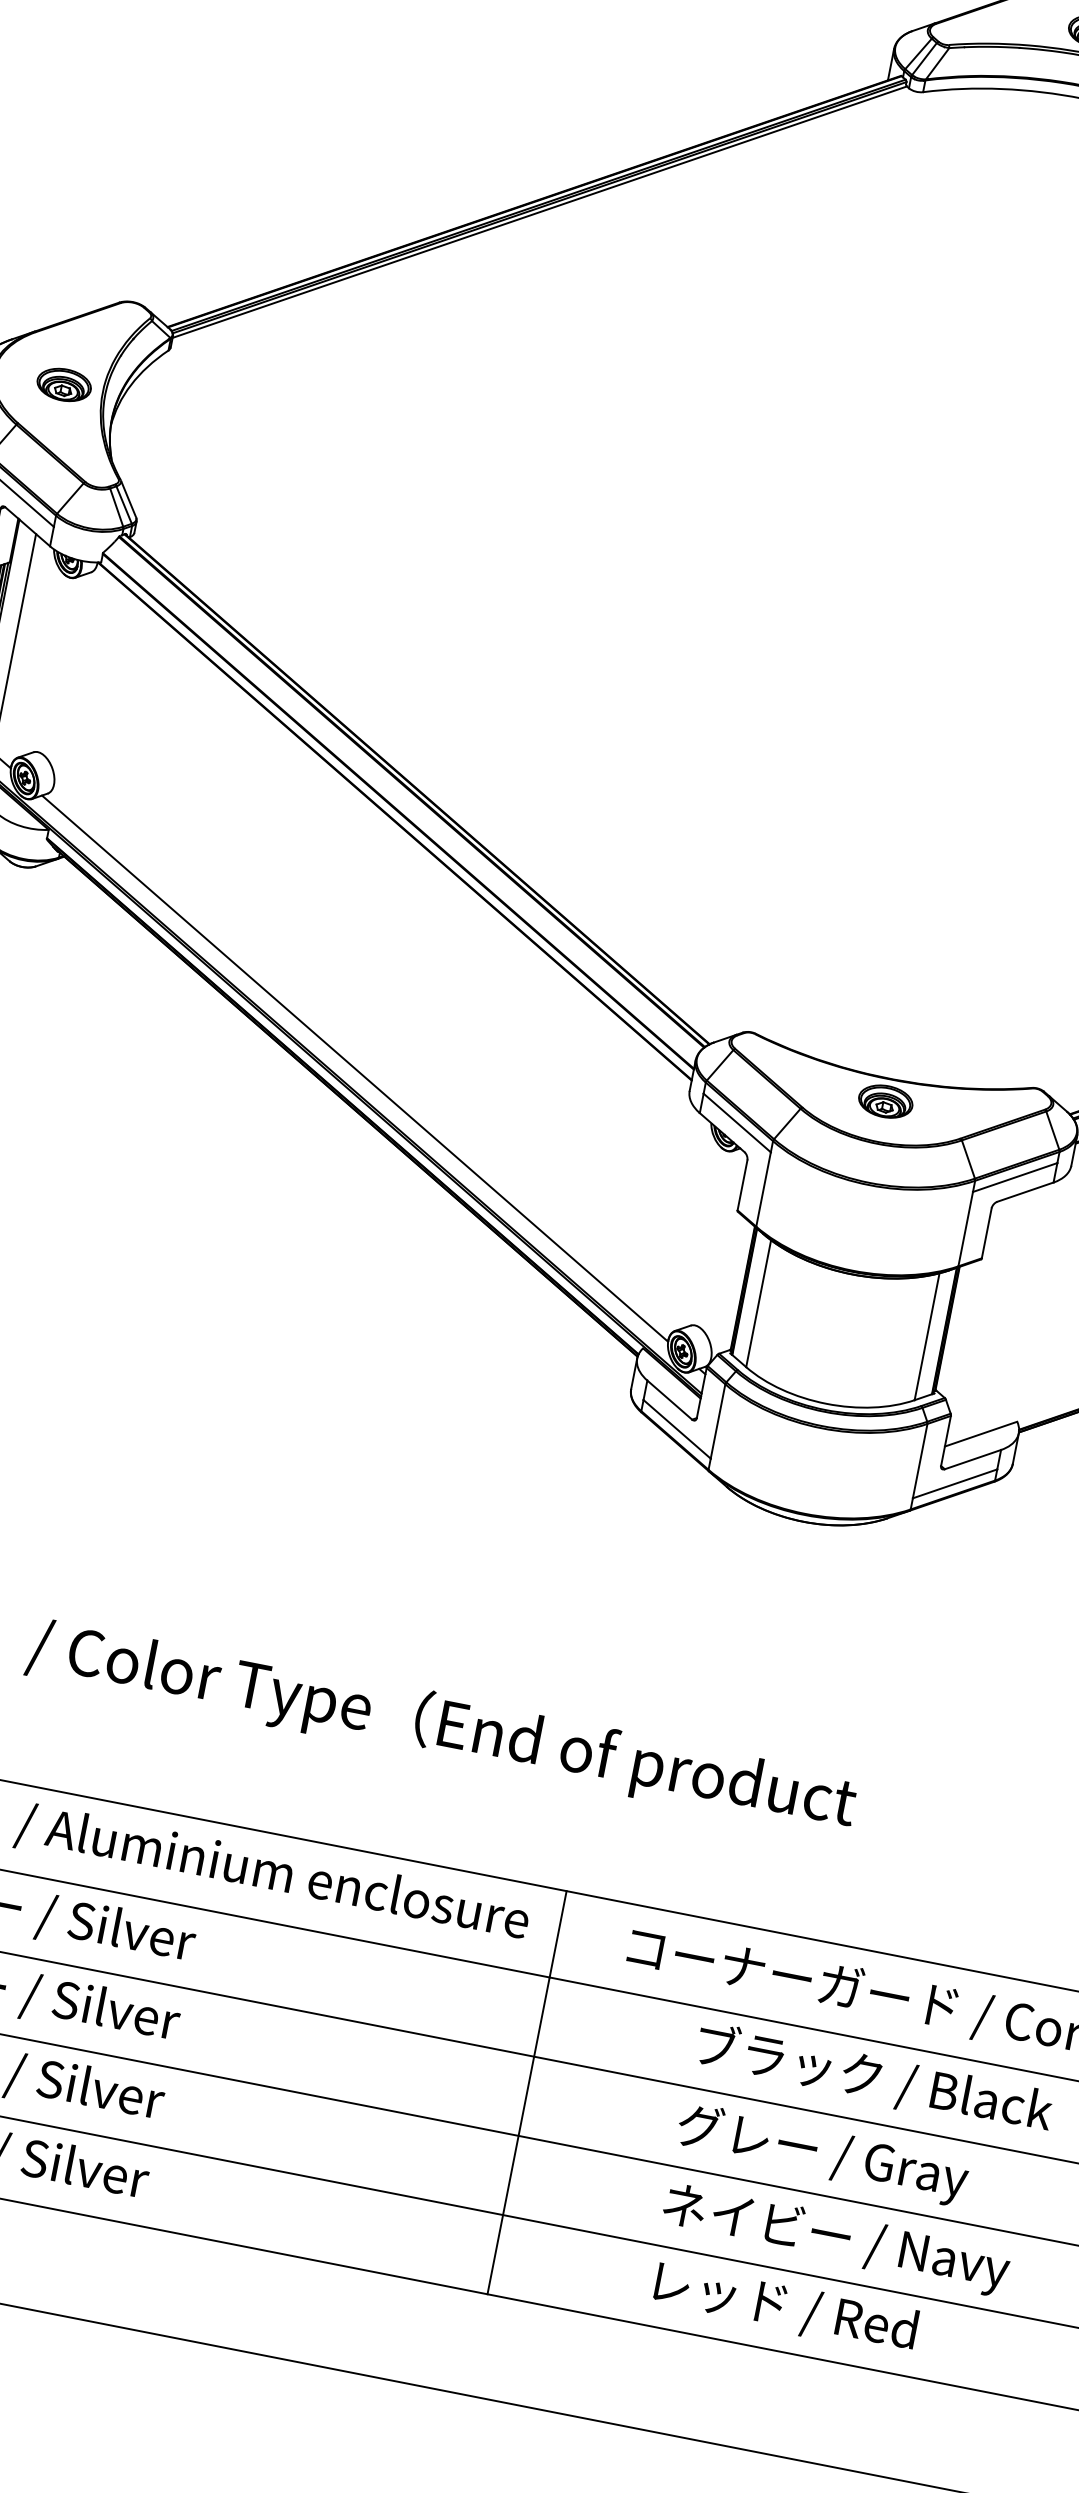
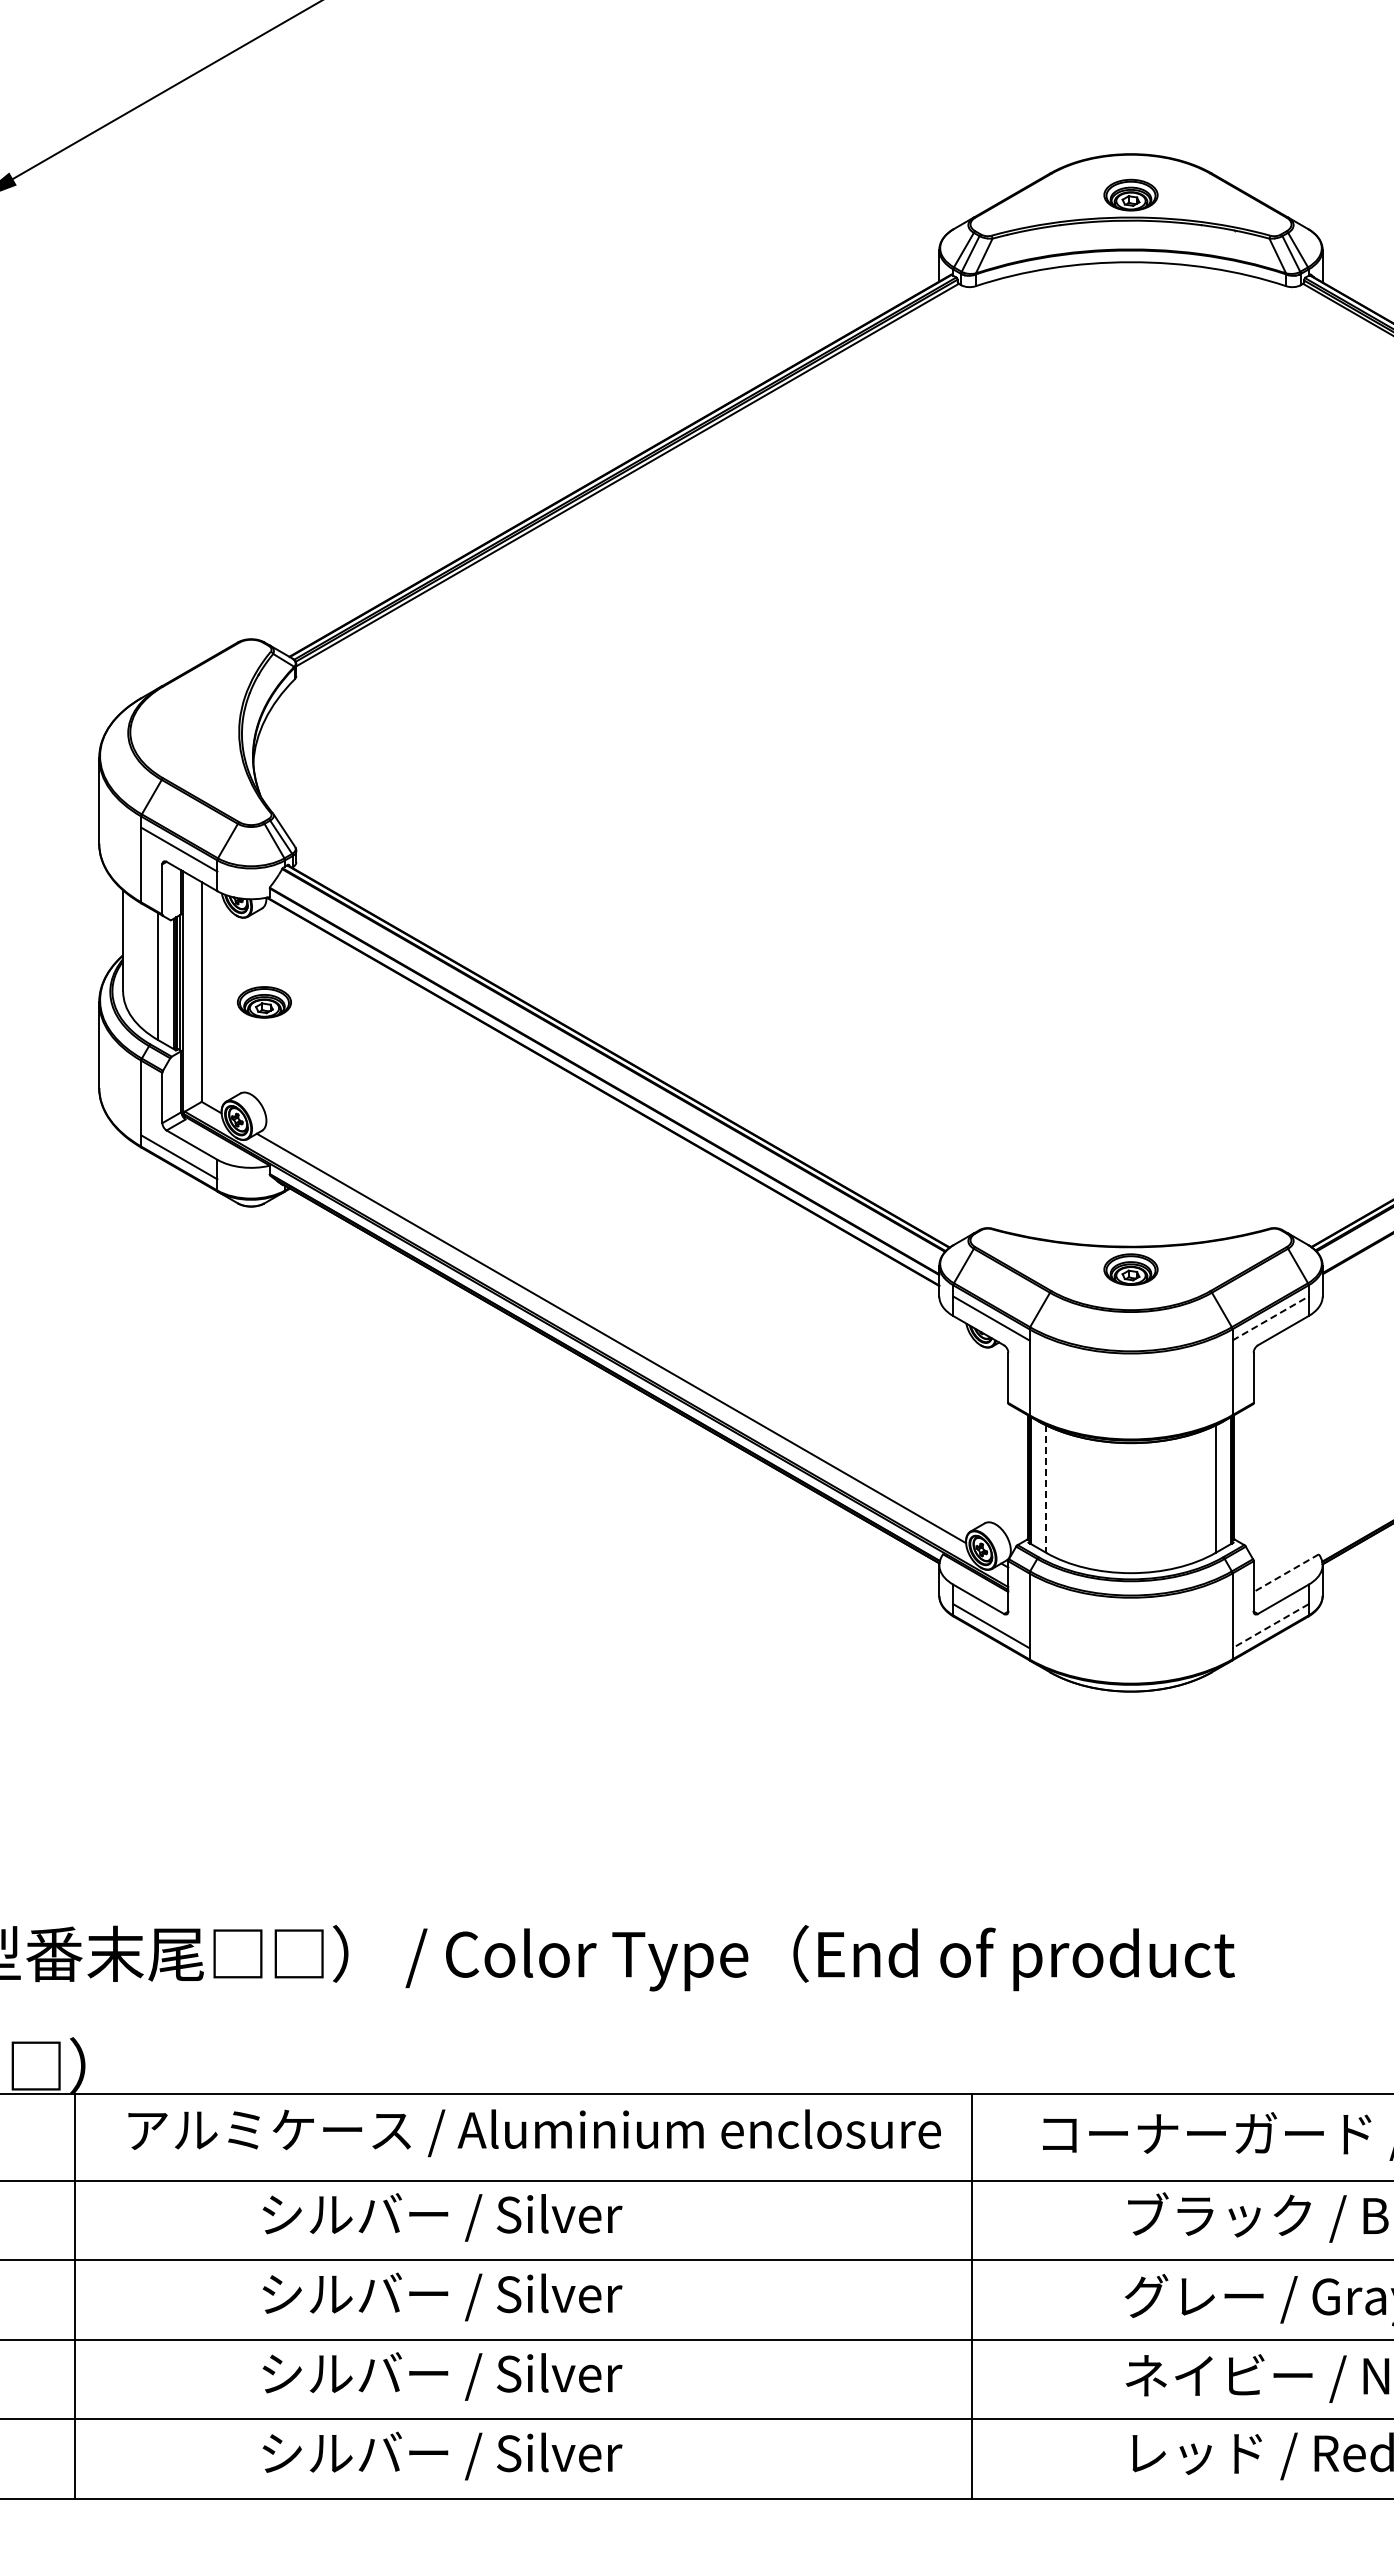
part: (63, 384) -> (263, 1002), moved
line: (1015, 1177) -> (1270, 1318), solid -> dashed
line: (758, 1303) -> (1046, 1489), solid -> dashed
line: (981, 1434) -> (1286, 1573), solid -> dashed
line: (954, 1484) -> (1270, 1626), solid -> dashed

